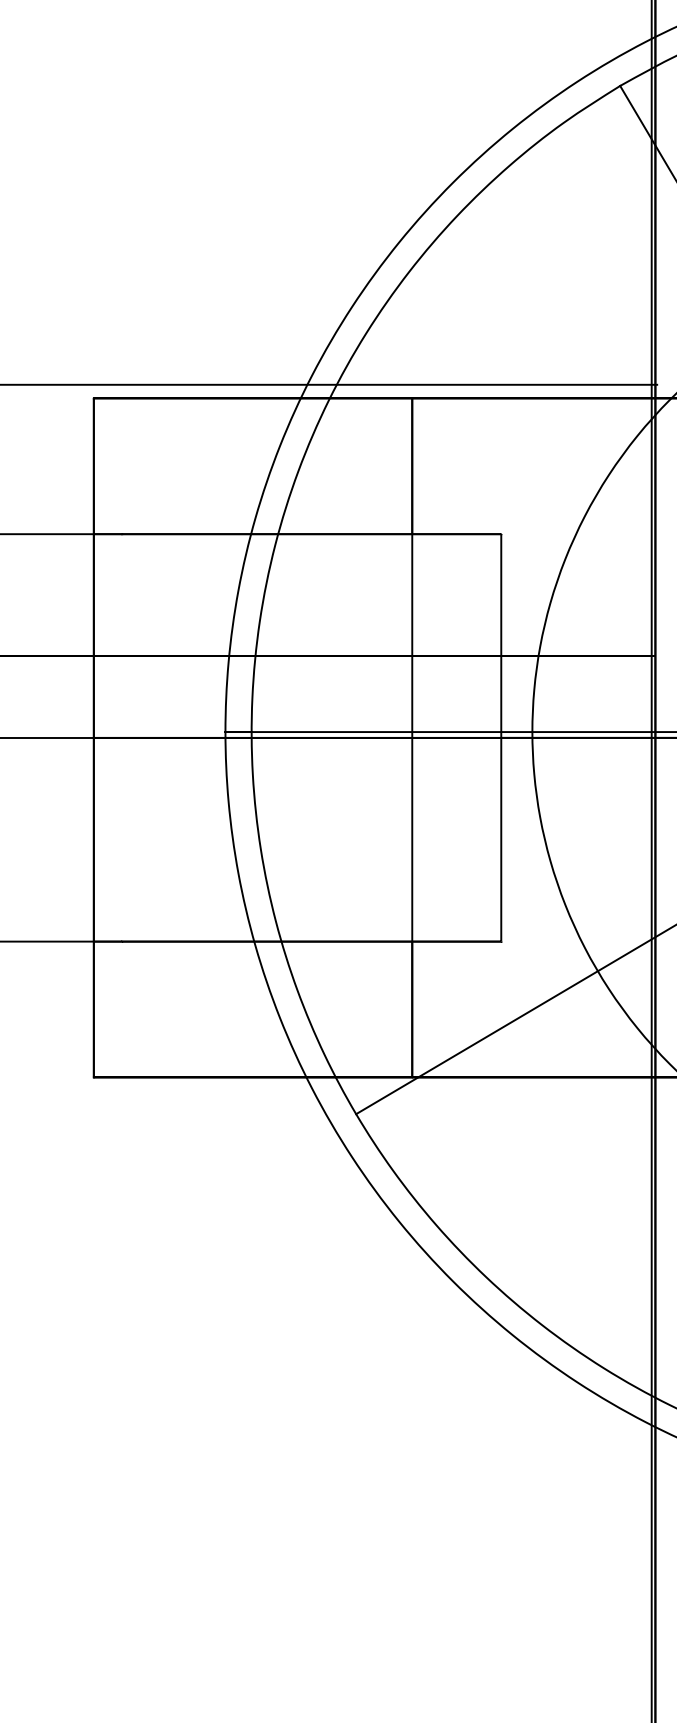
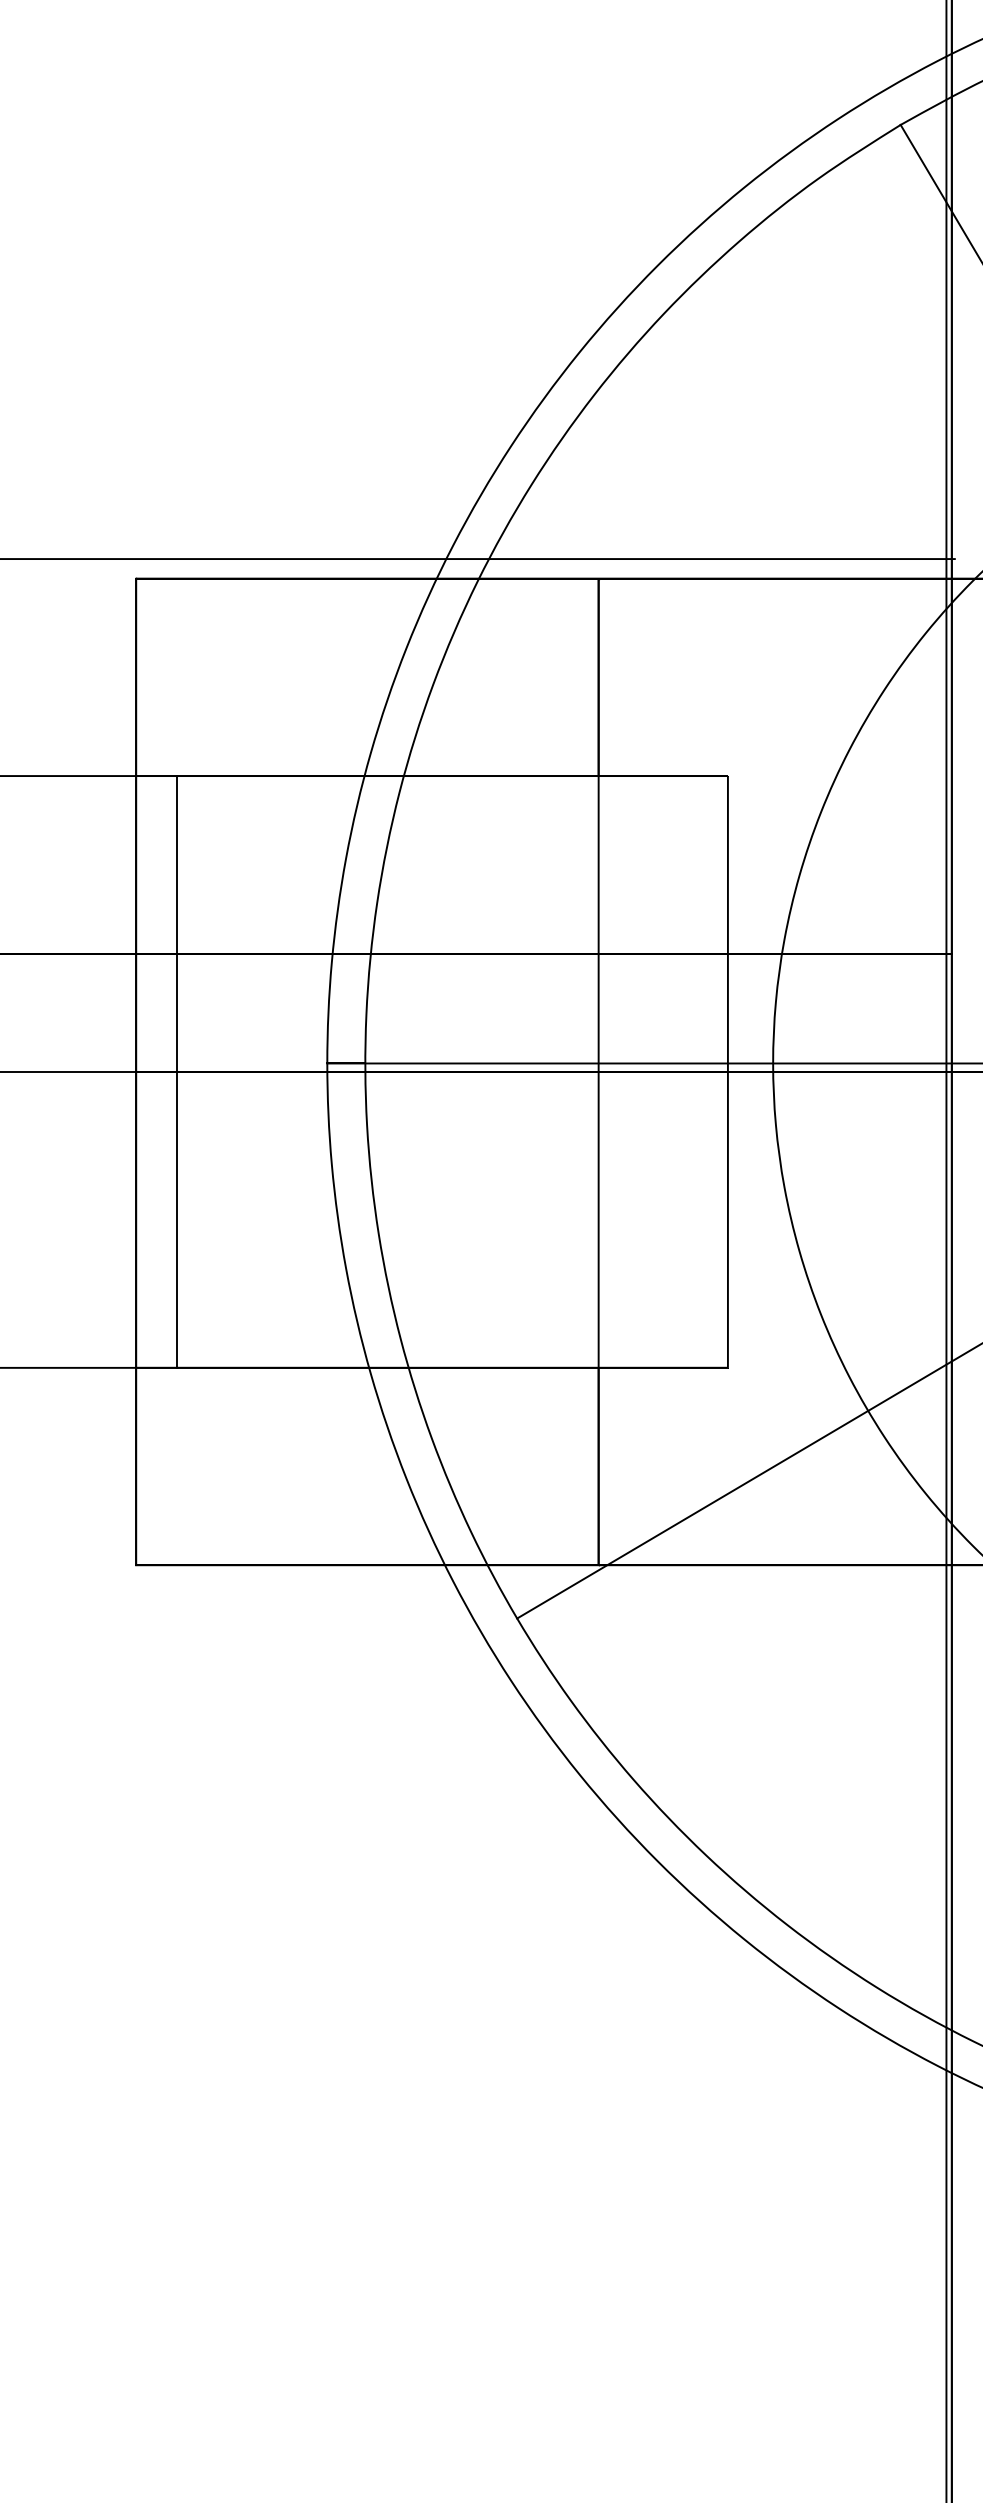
line: (122, 737) -> (177, 1071), added

